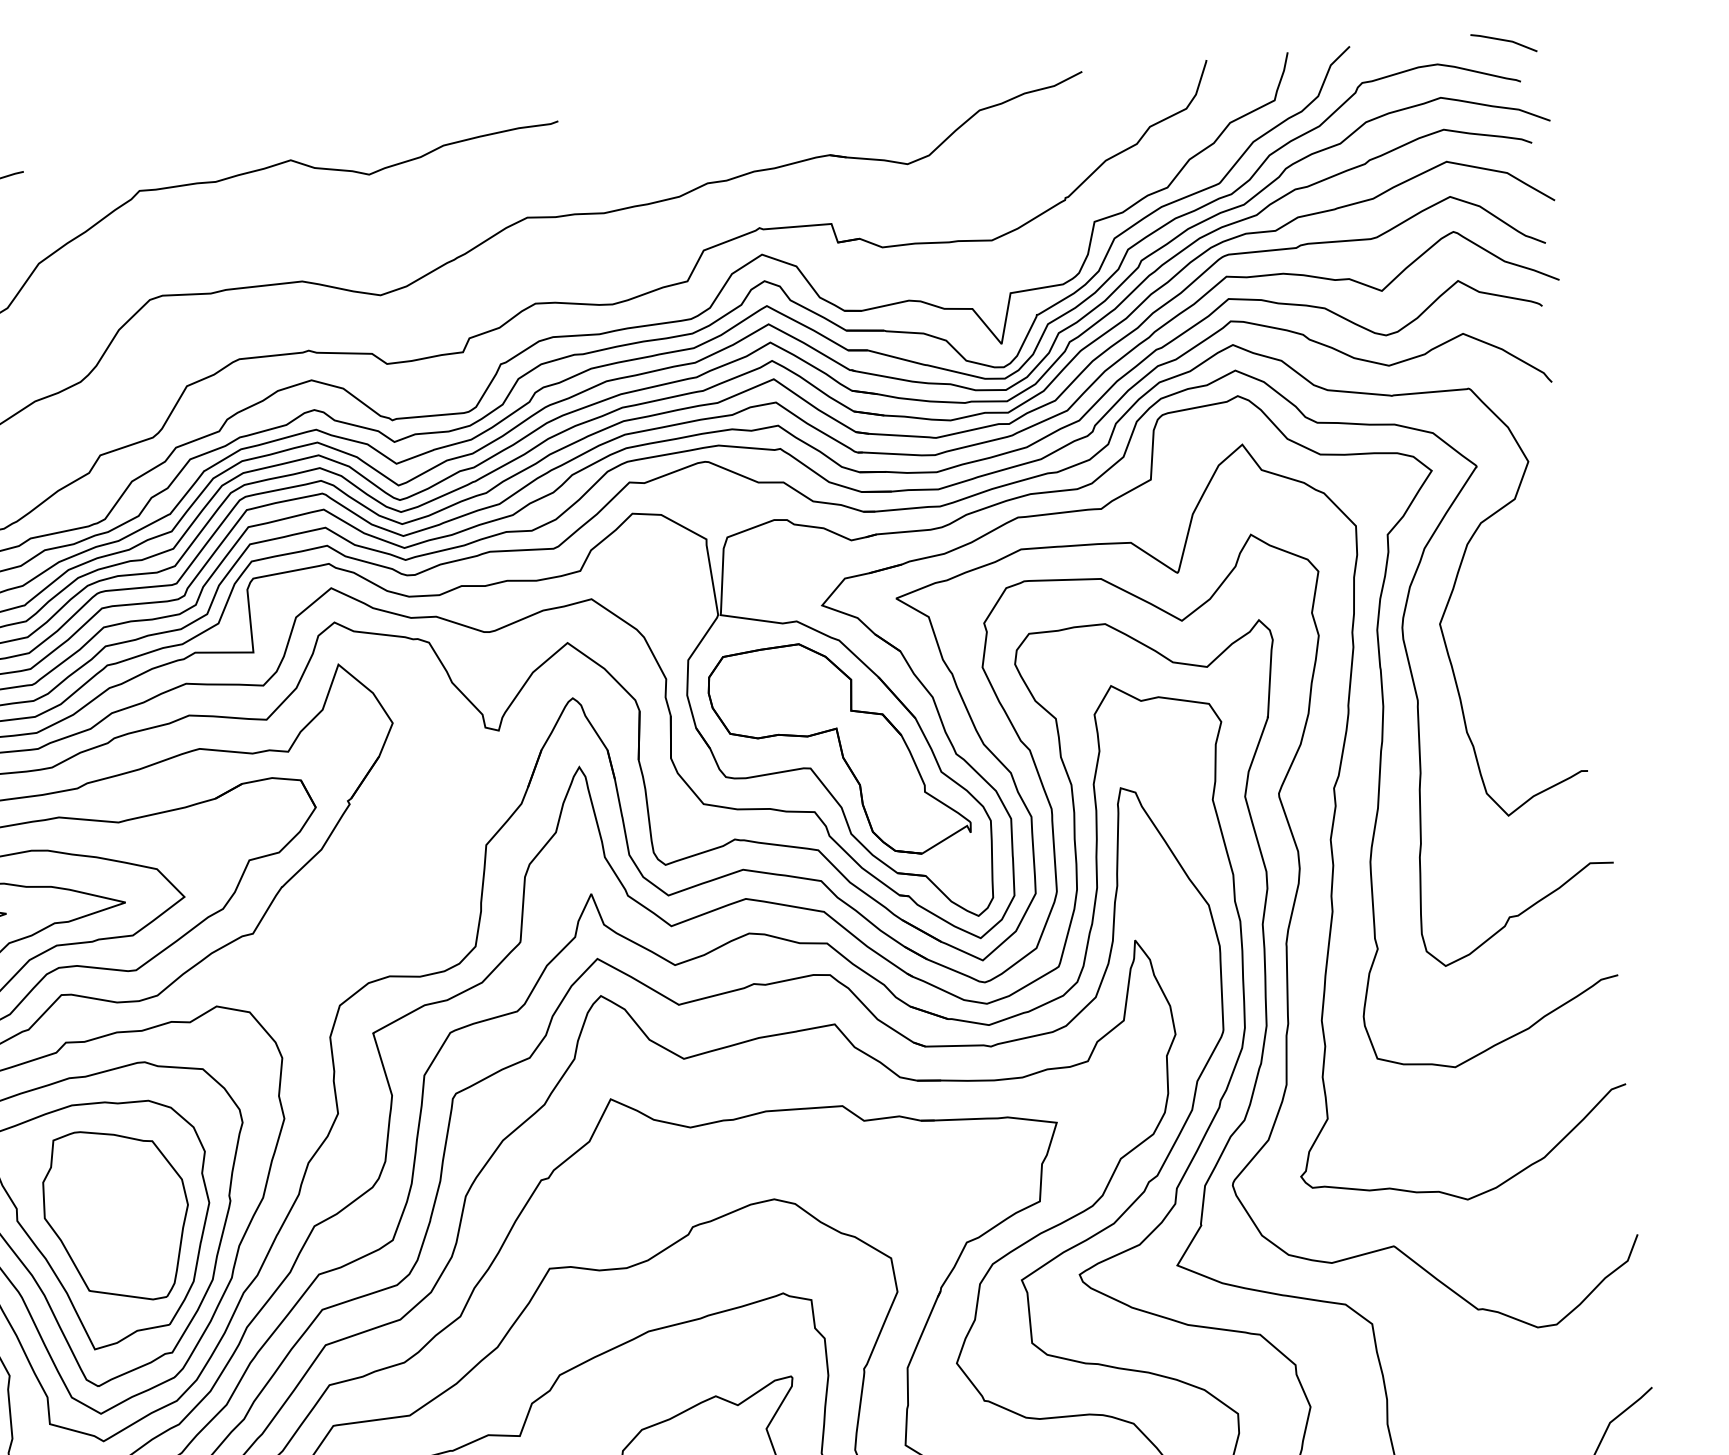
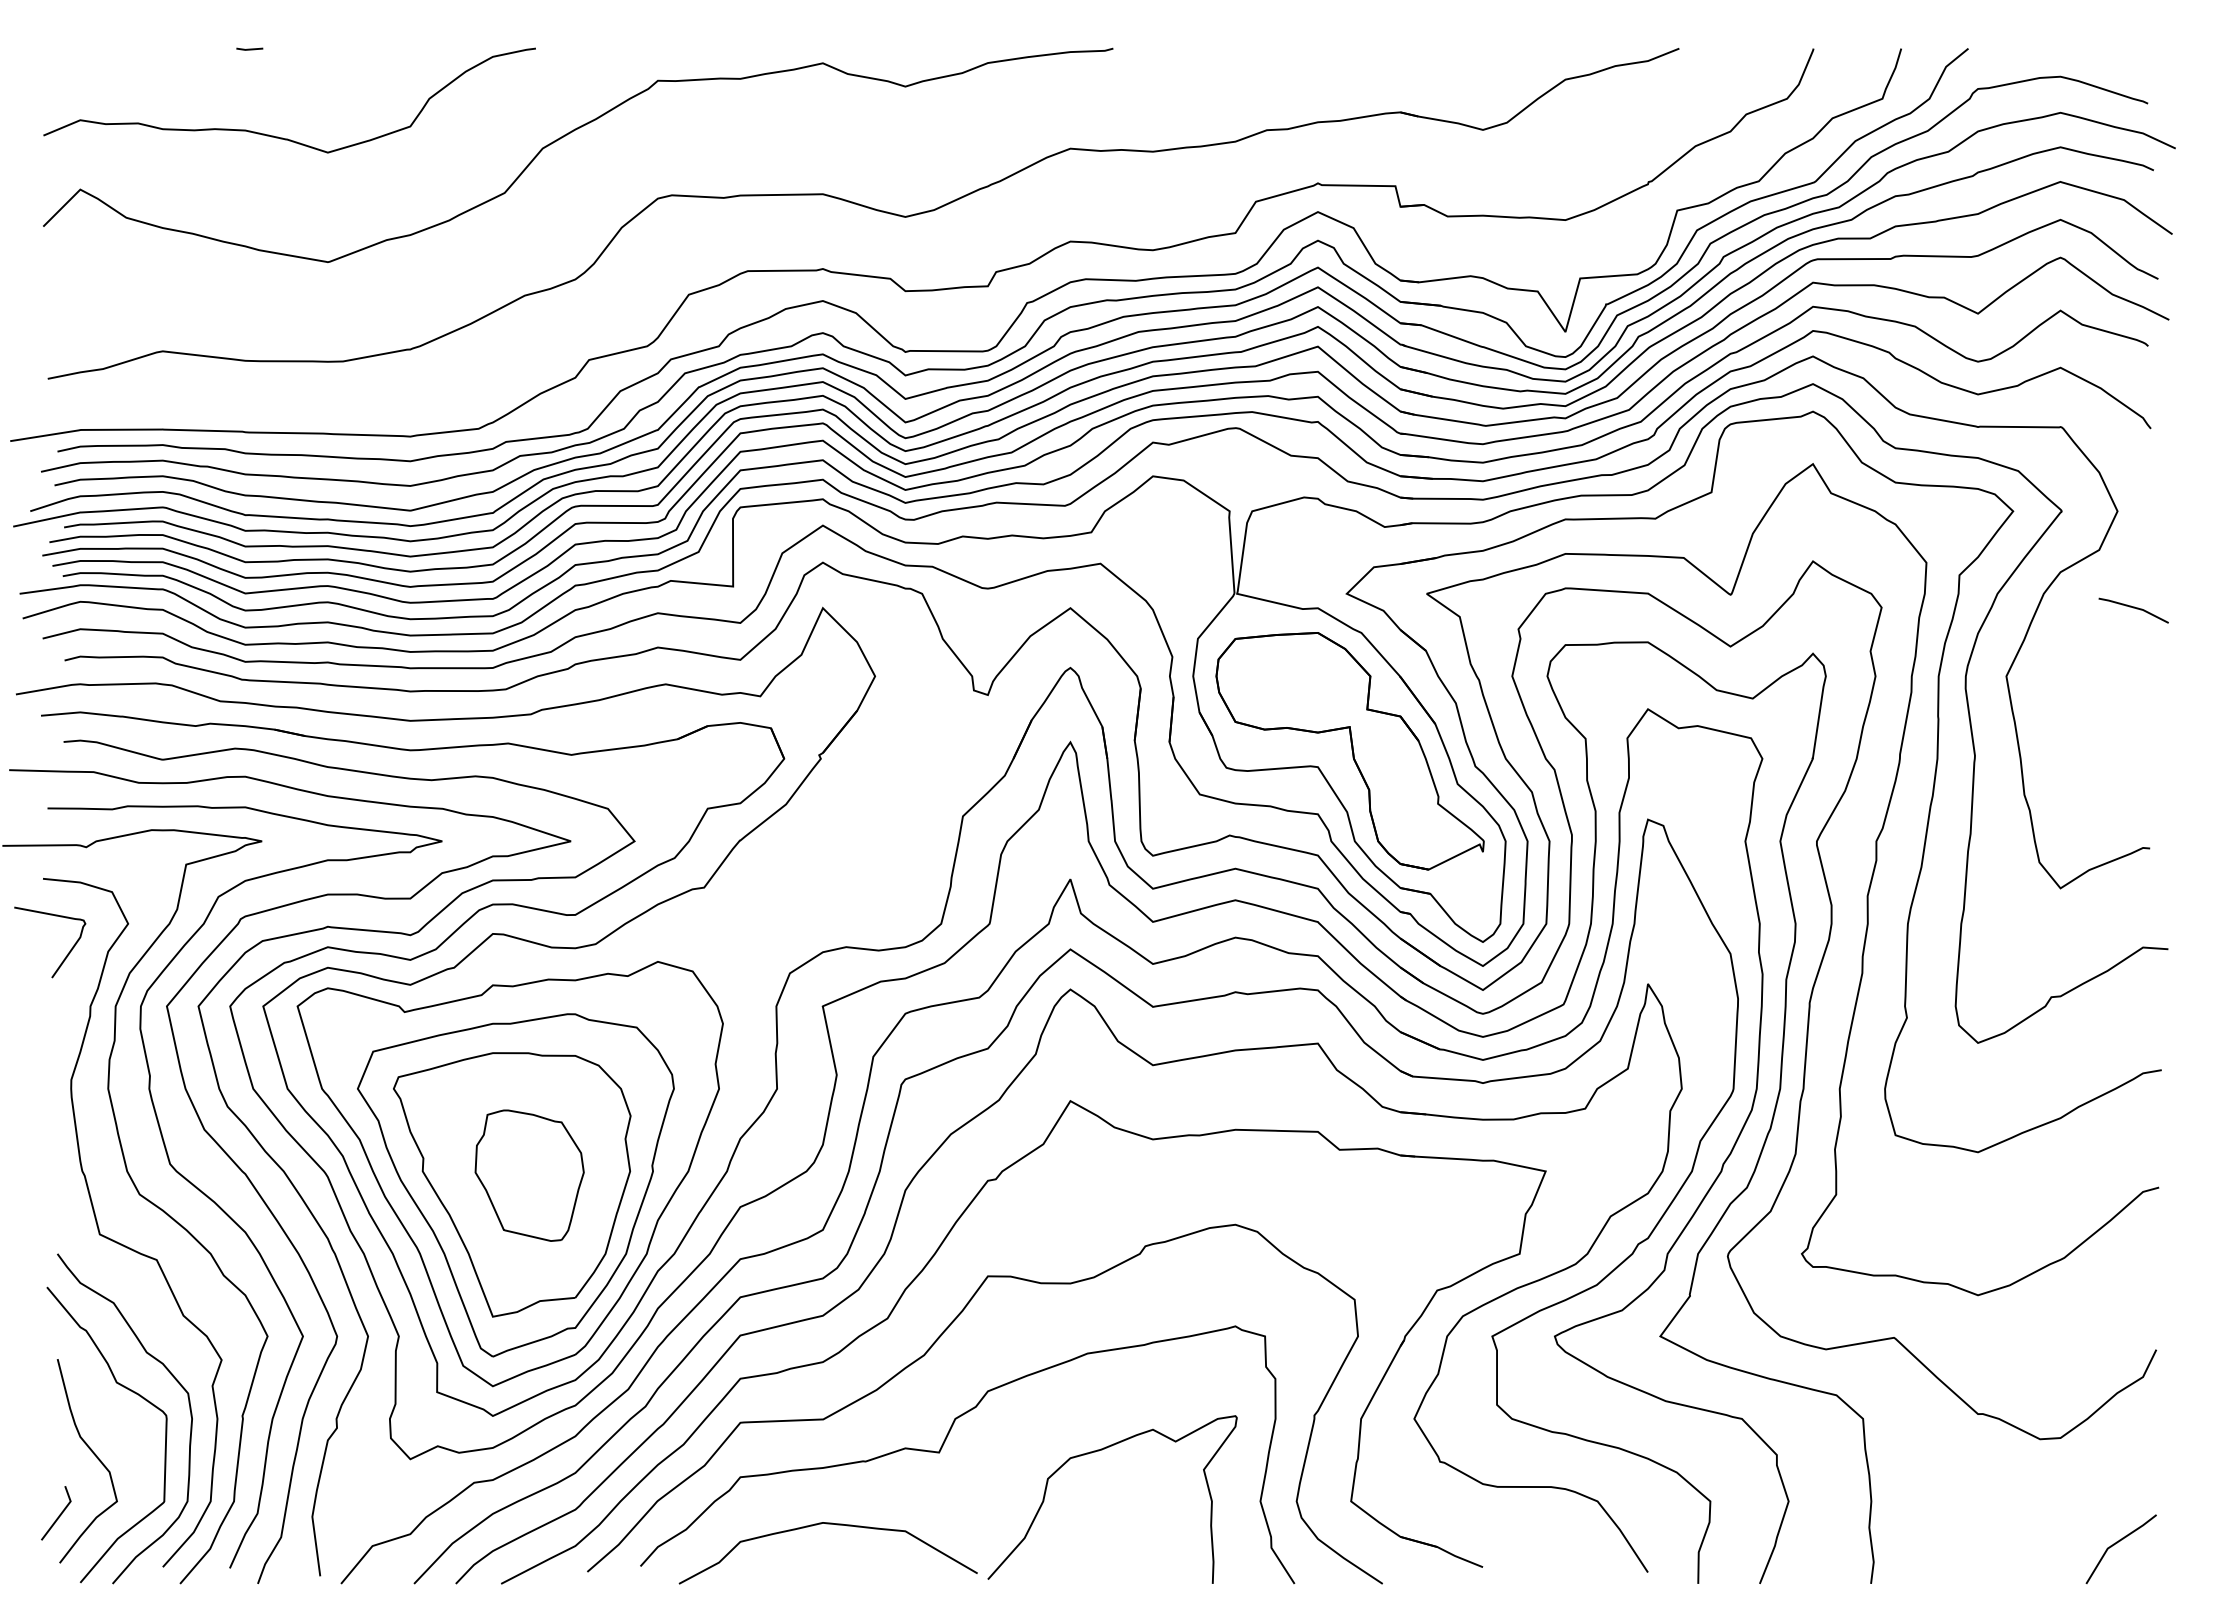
line: (1503, 41) -> (2133, 608), moved
part: (116, 1215) -> (529, 1175), size x0.7

